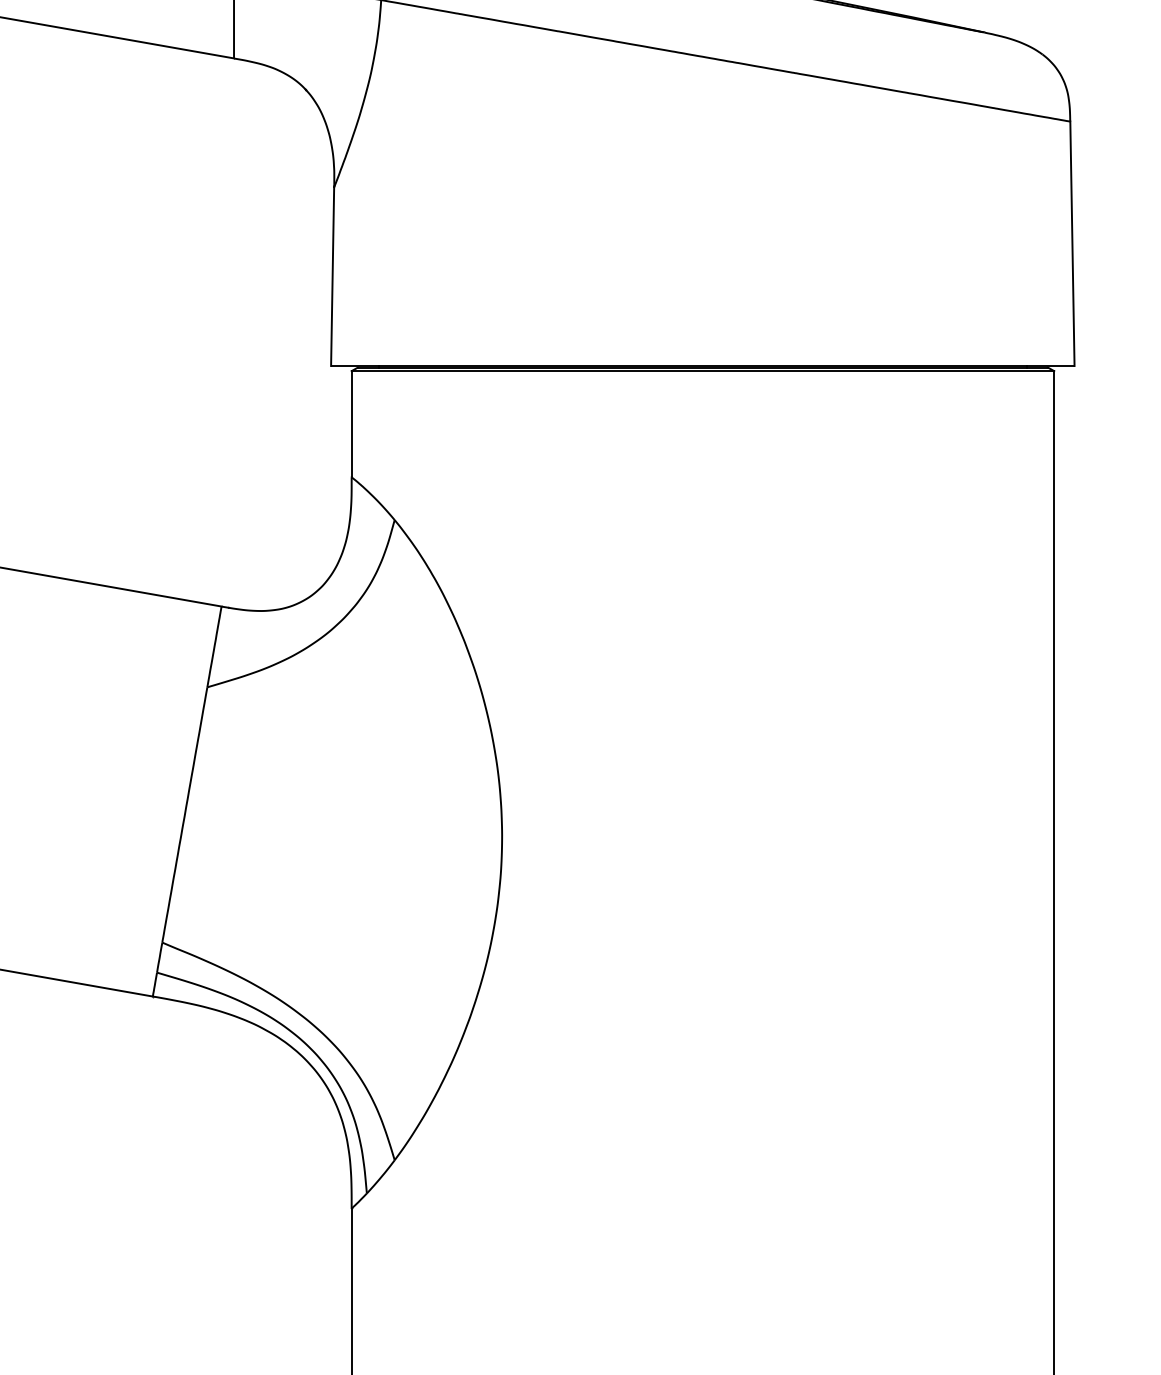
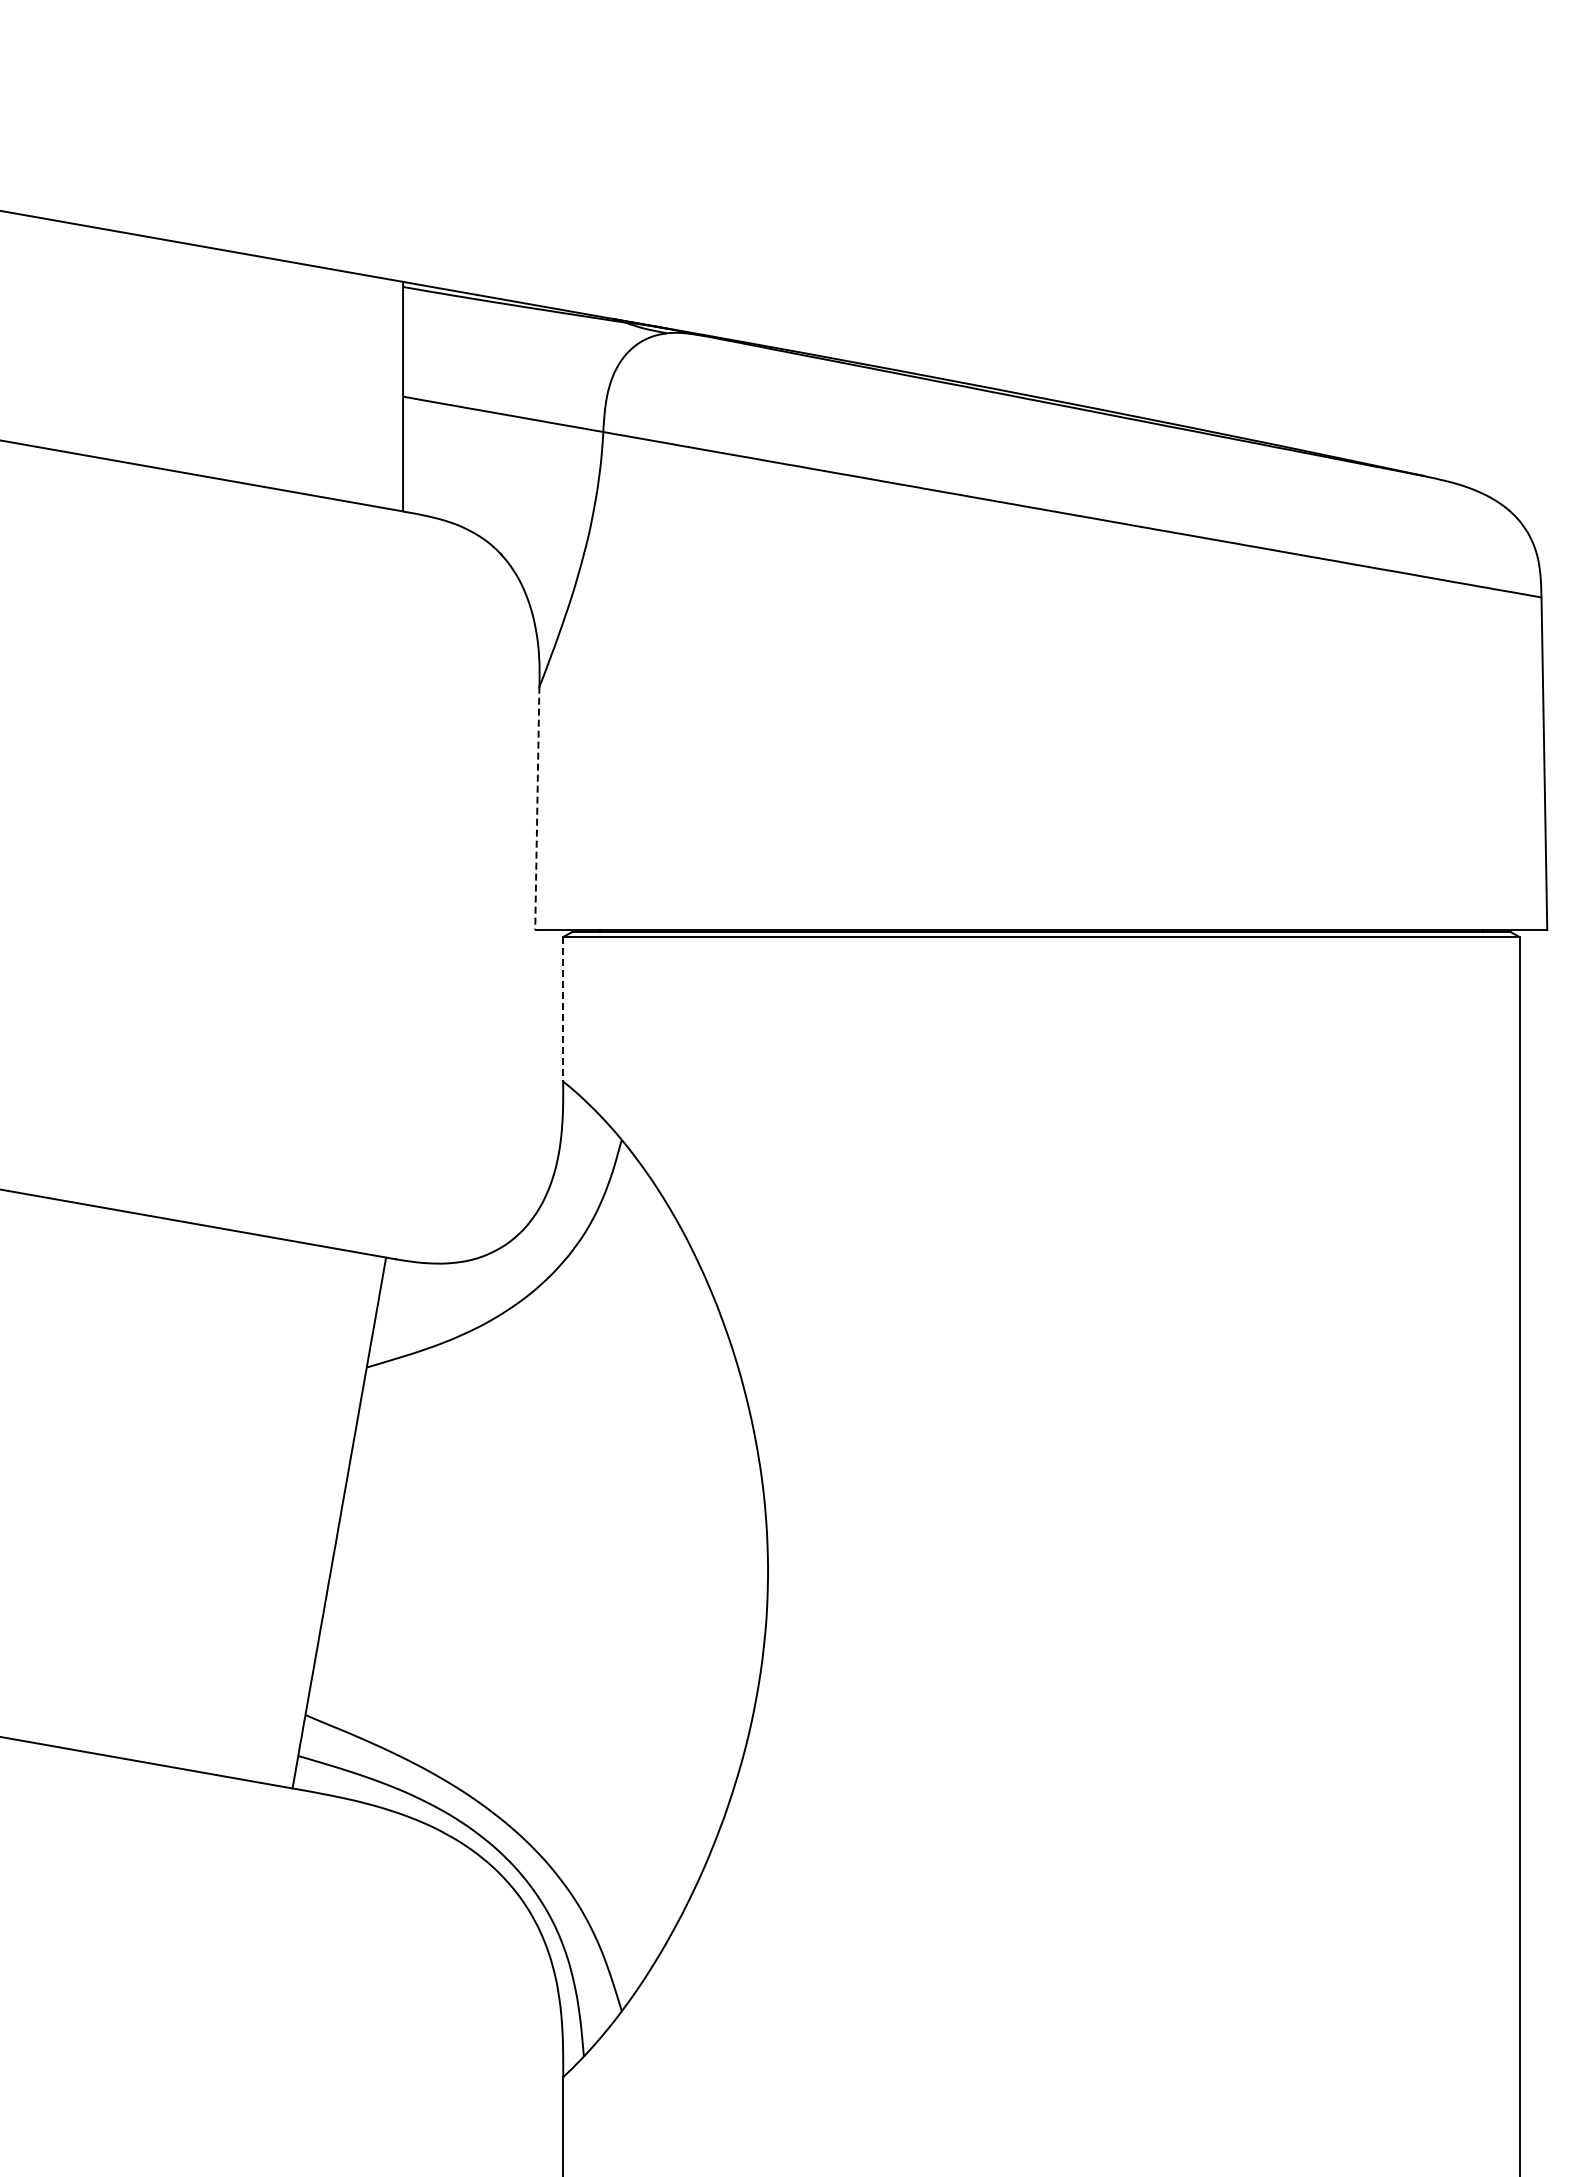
line: (332, 276) -> (537, 808), solid -> dashed
line: (351, 424) -> (563, 1009), solid -> dashed

